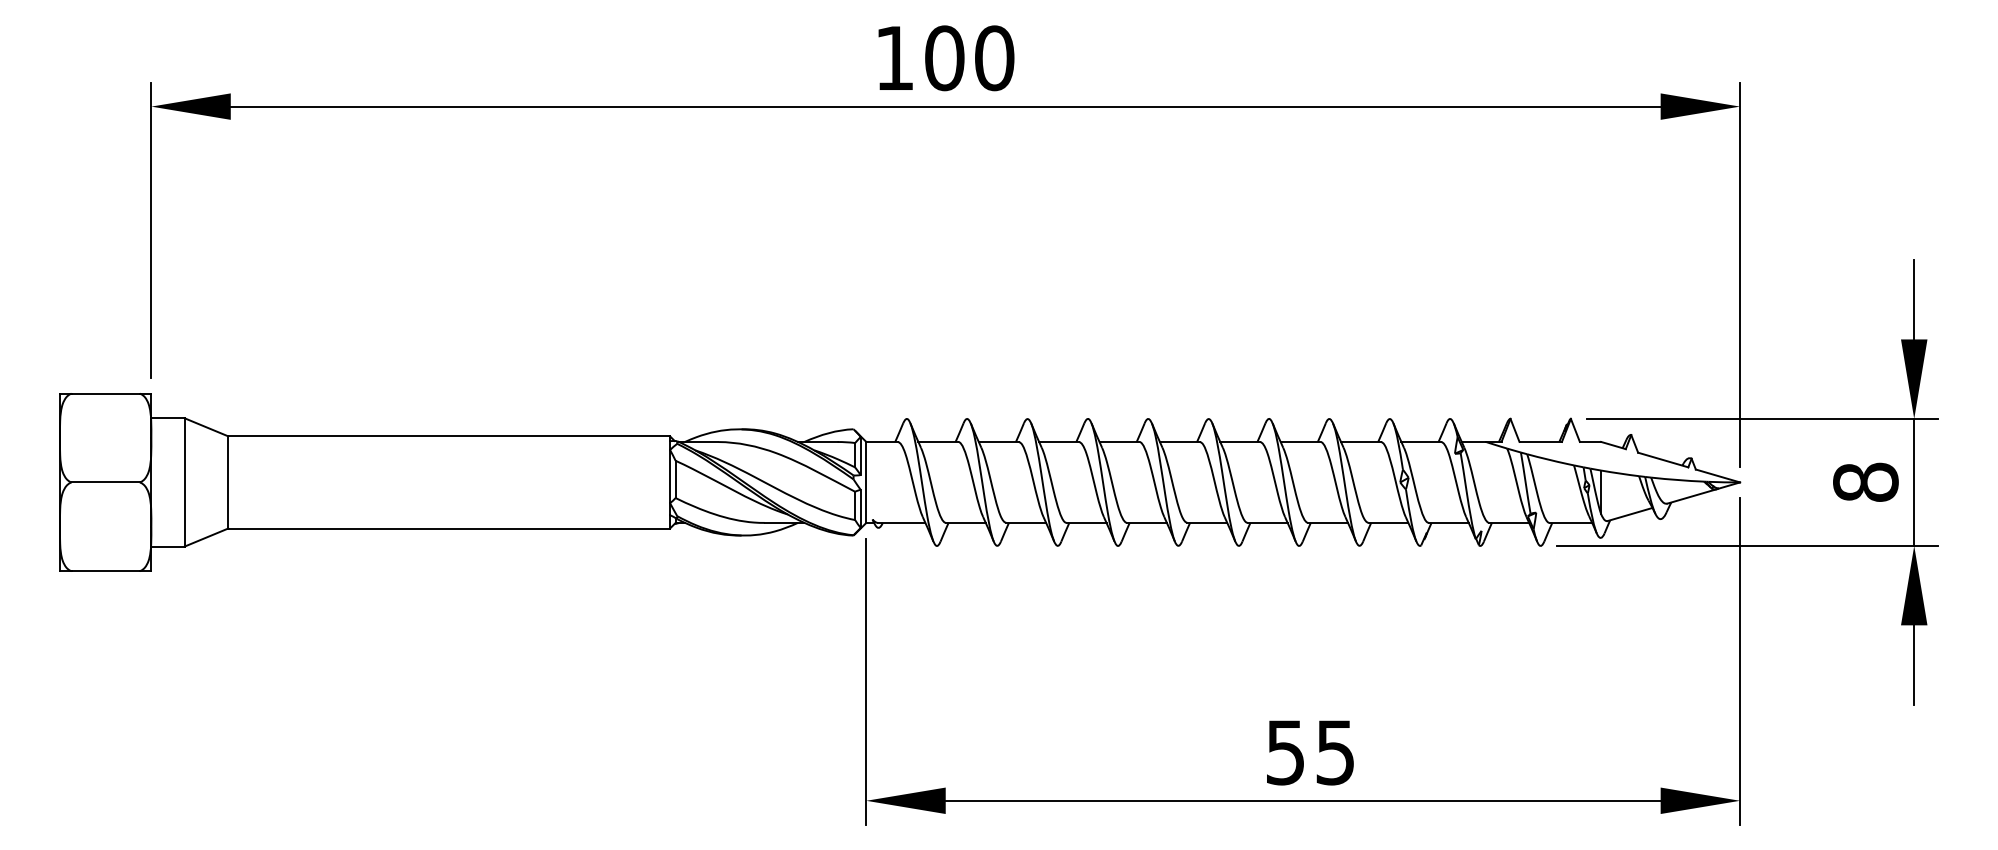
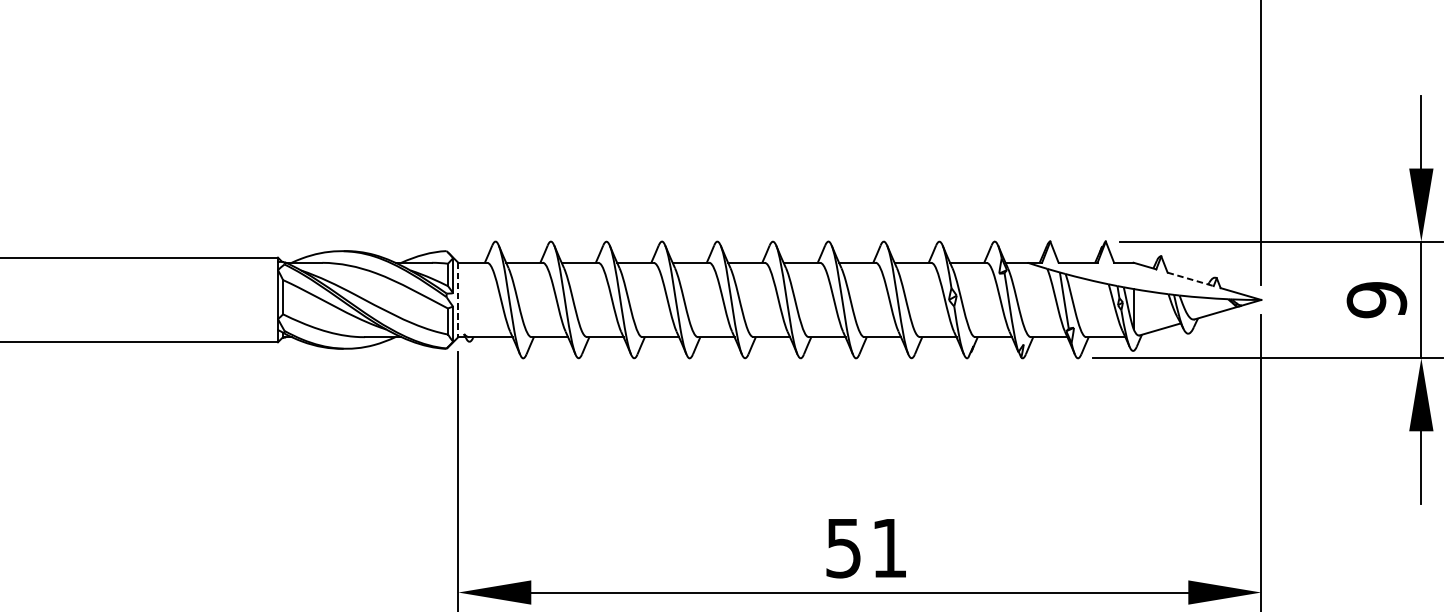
line: (1663, 460) -> (1190, 279), solid -> dashed
line: (866, 482) -> (458, 300), solid -> dashed
text: (1865, 482) -> (1376, 300), 8 -> 9
text: (1334, 752) -> (888, 548), 55 -> 51

